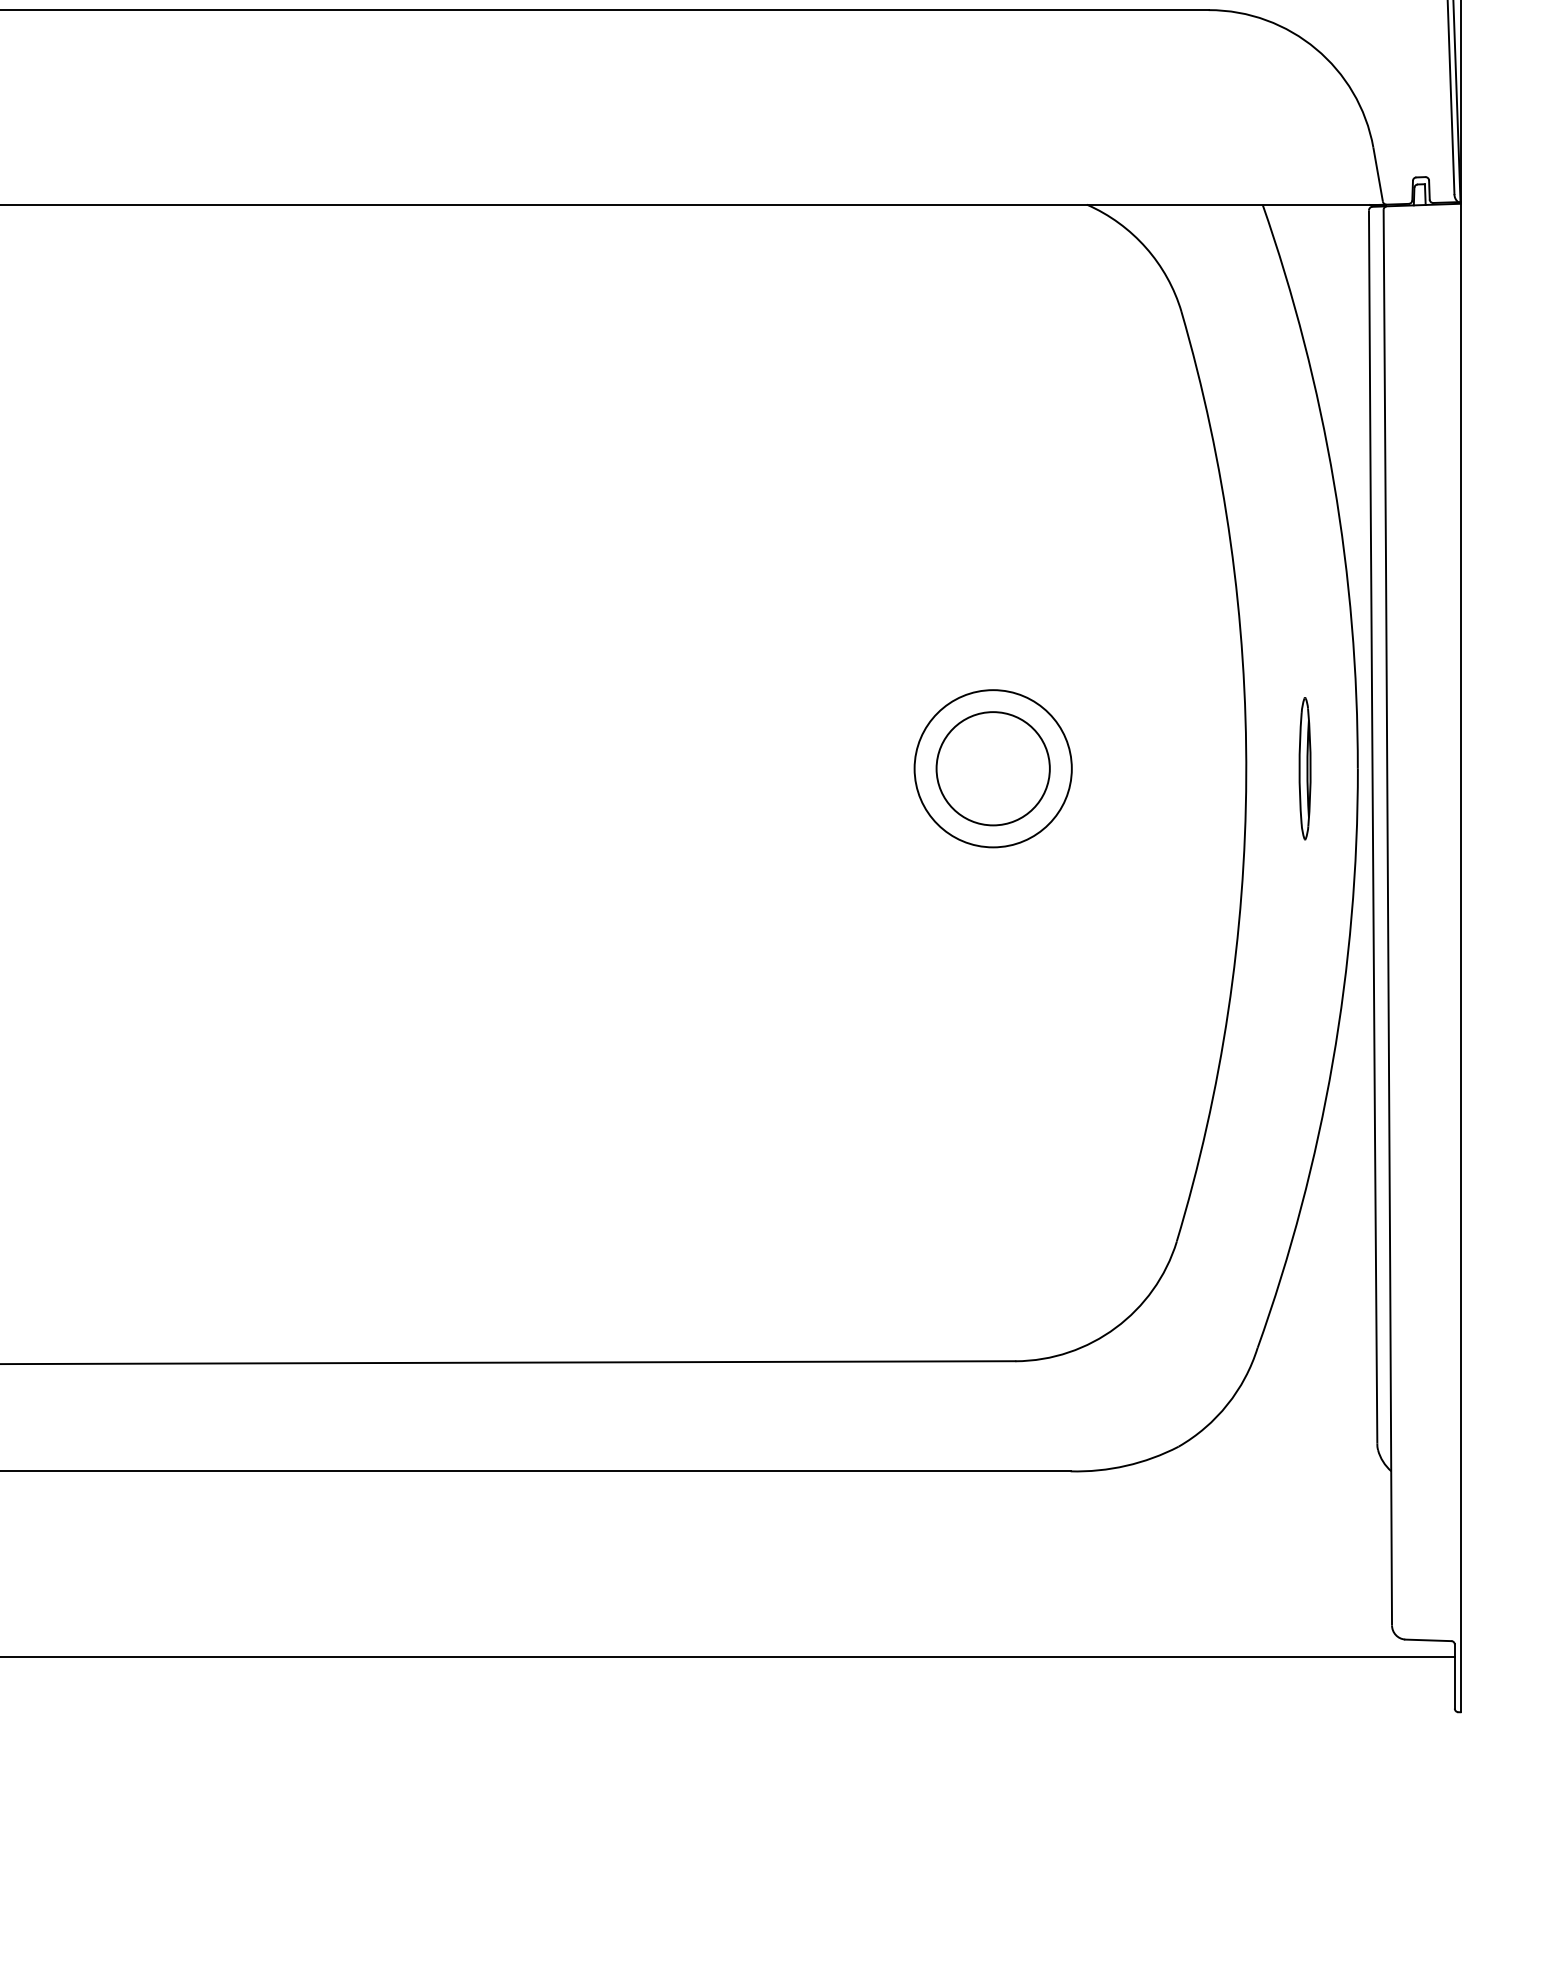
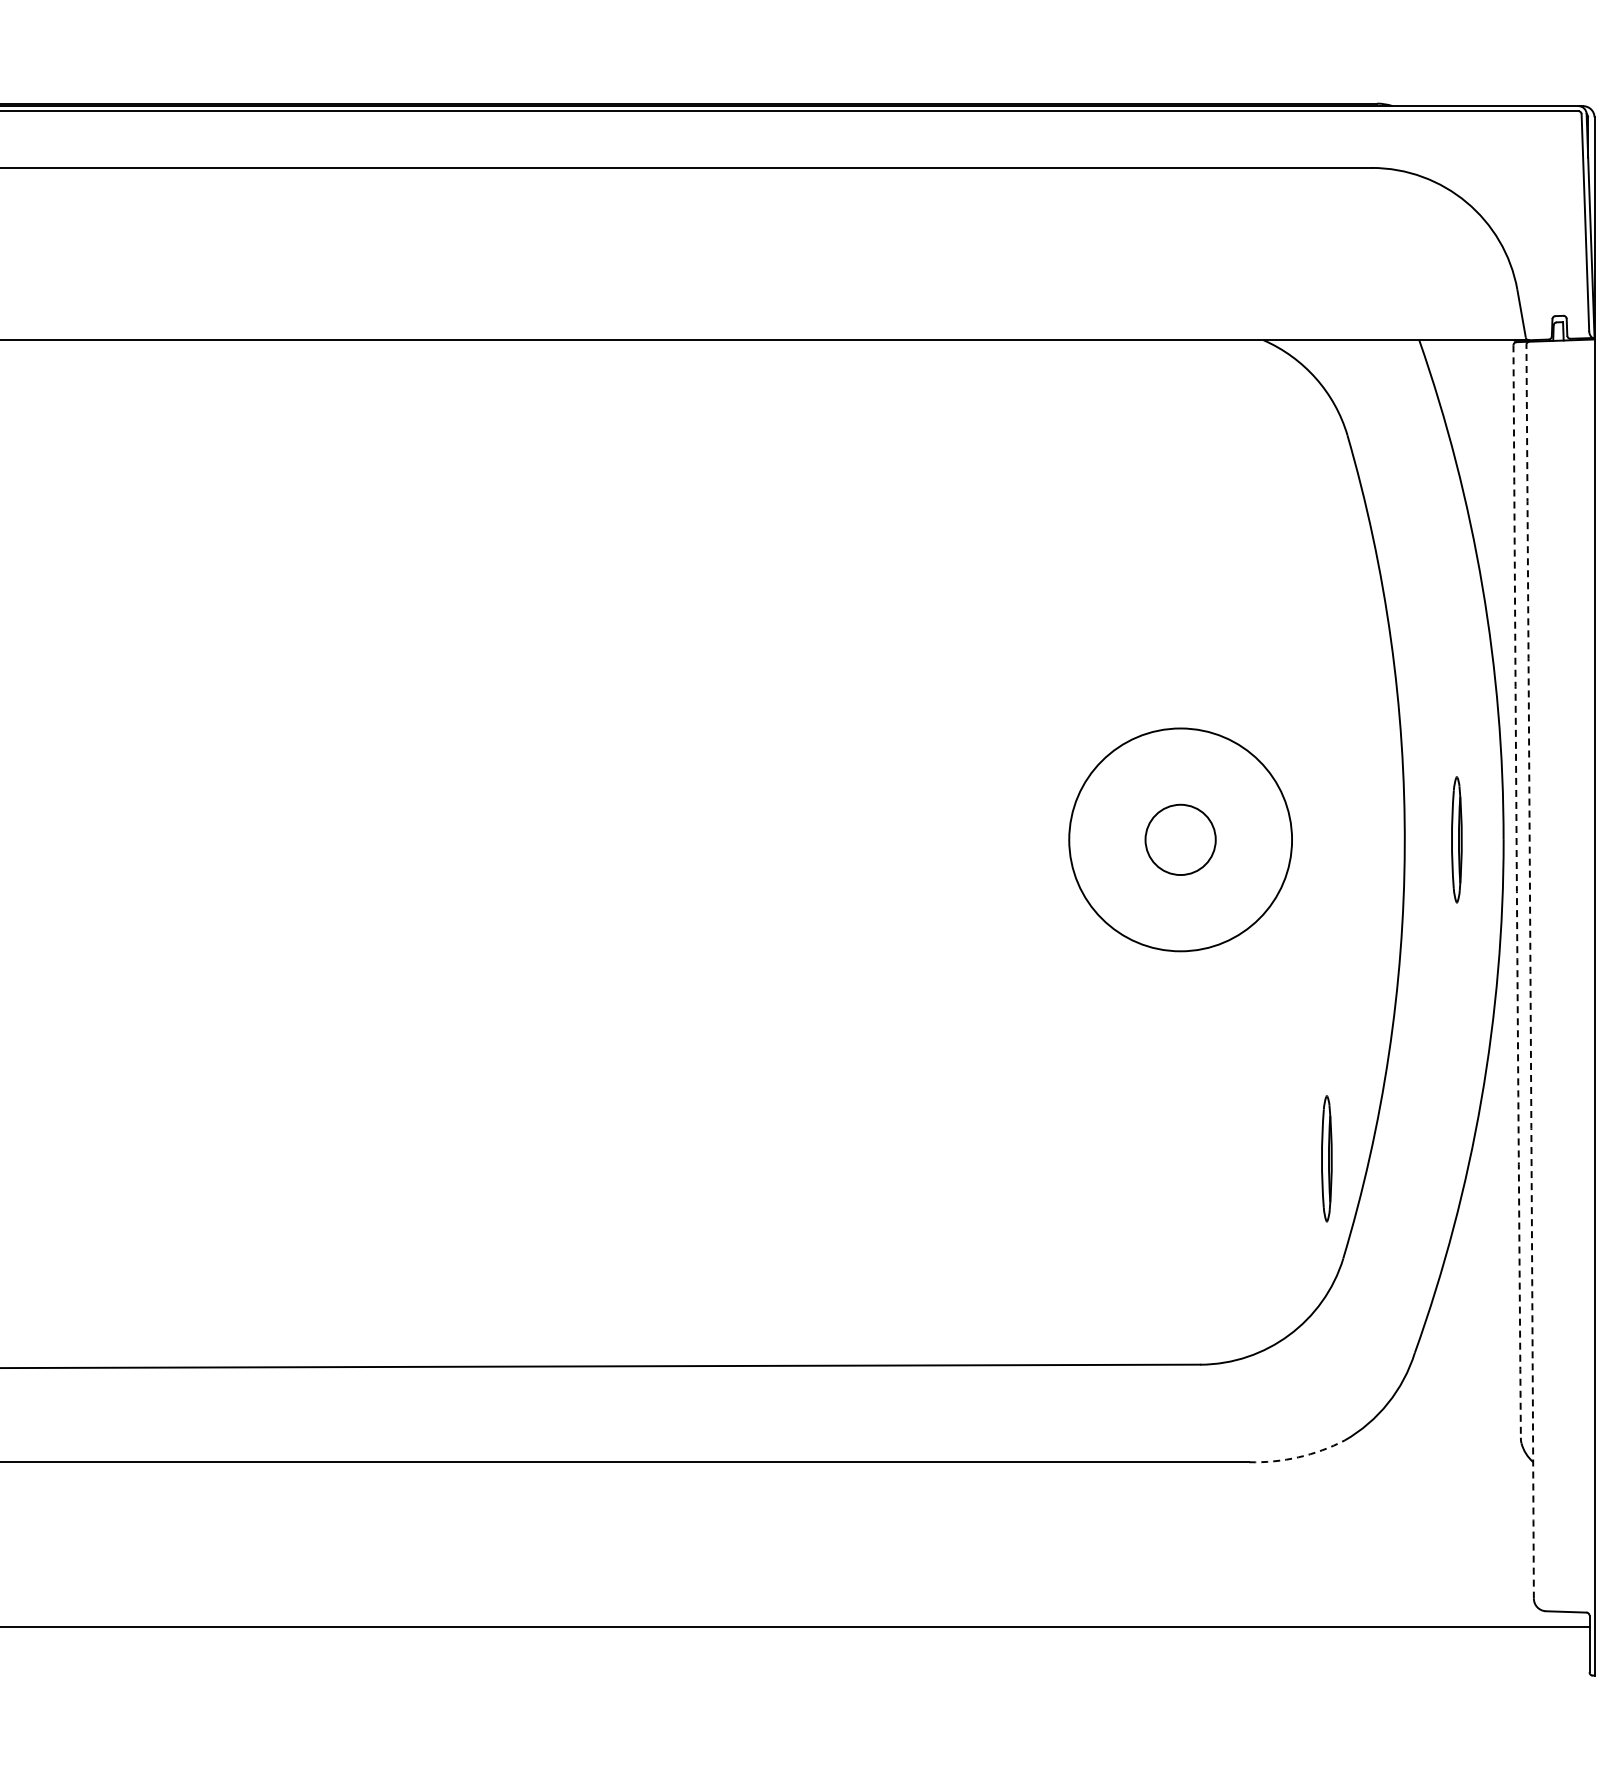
circle: (993, 768) -> (1180, 839), size x0.7
circle: (993, 768) -> (1180, 839), size x1.6
arc: (1372, 827) -> (1516, 891), solid -> dashed
arc: (1388, 917) -> (1530, 971), solid -> dashed
part: (1157, 1128) -> (1326, 1158), added
arc: (1126, 1466) -> (1298, 1457), solid -> dashed

